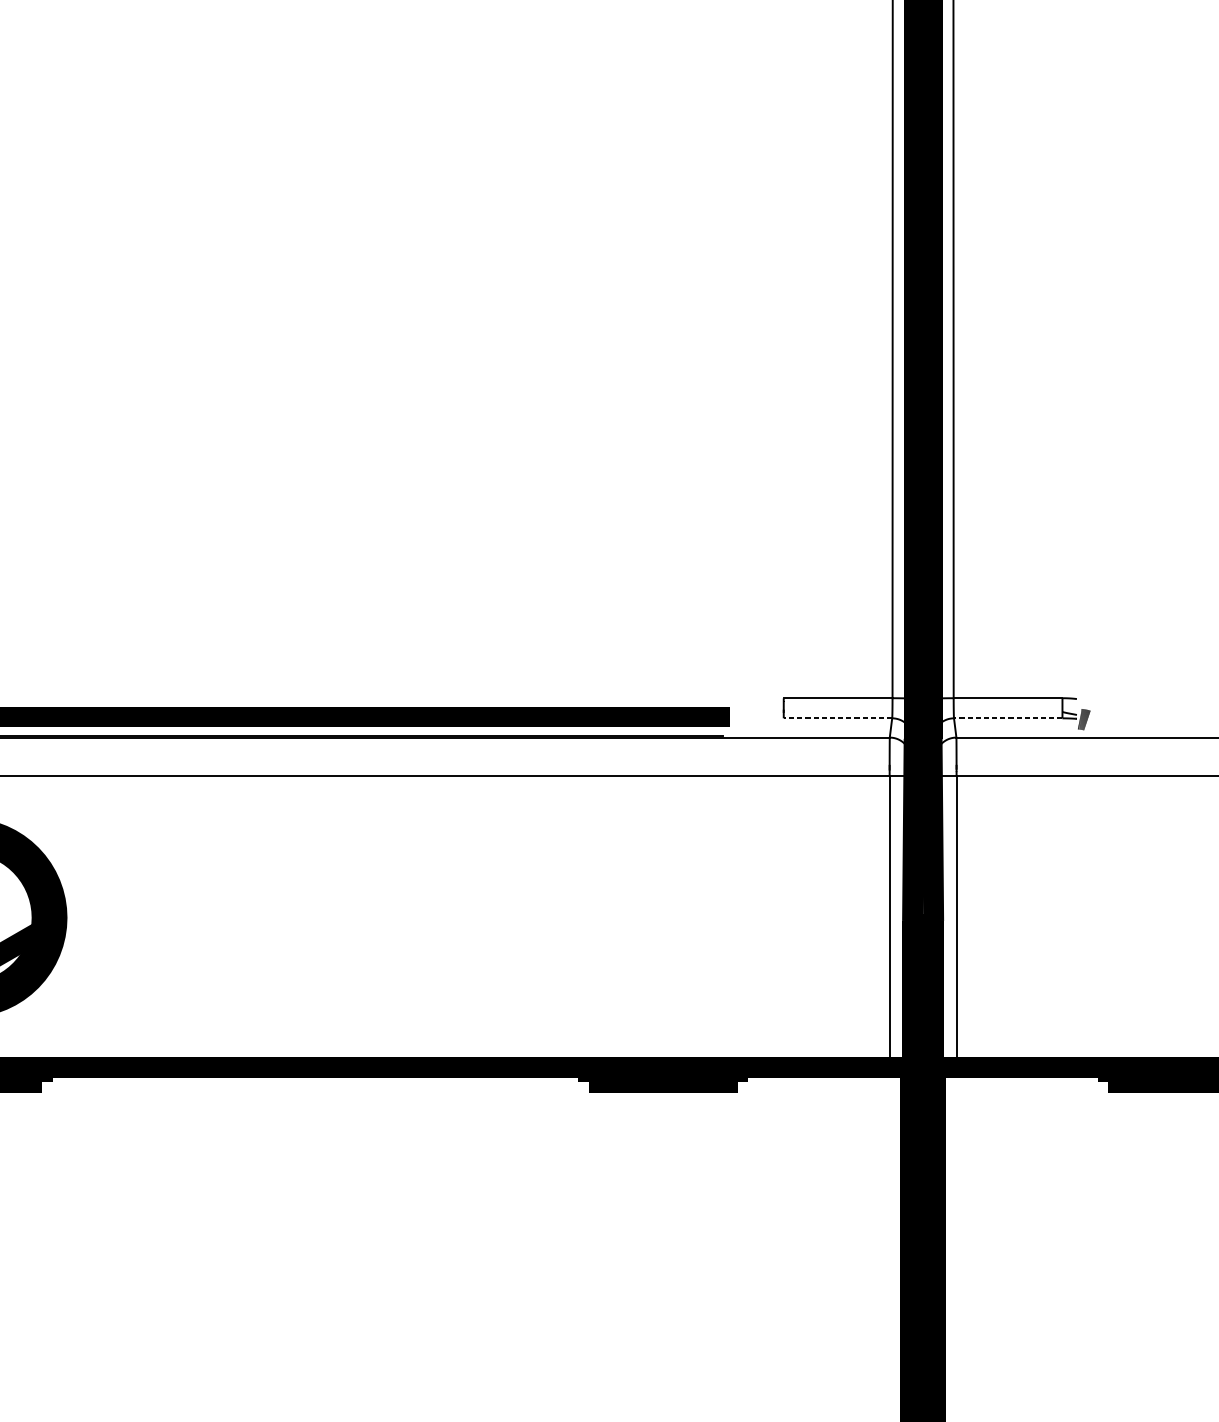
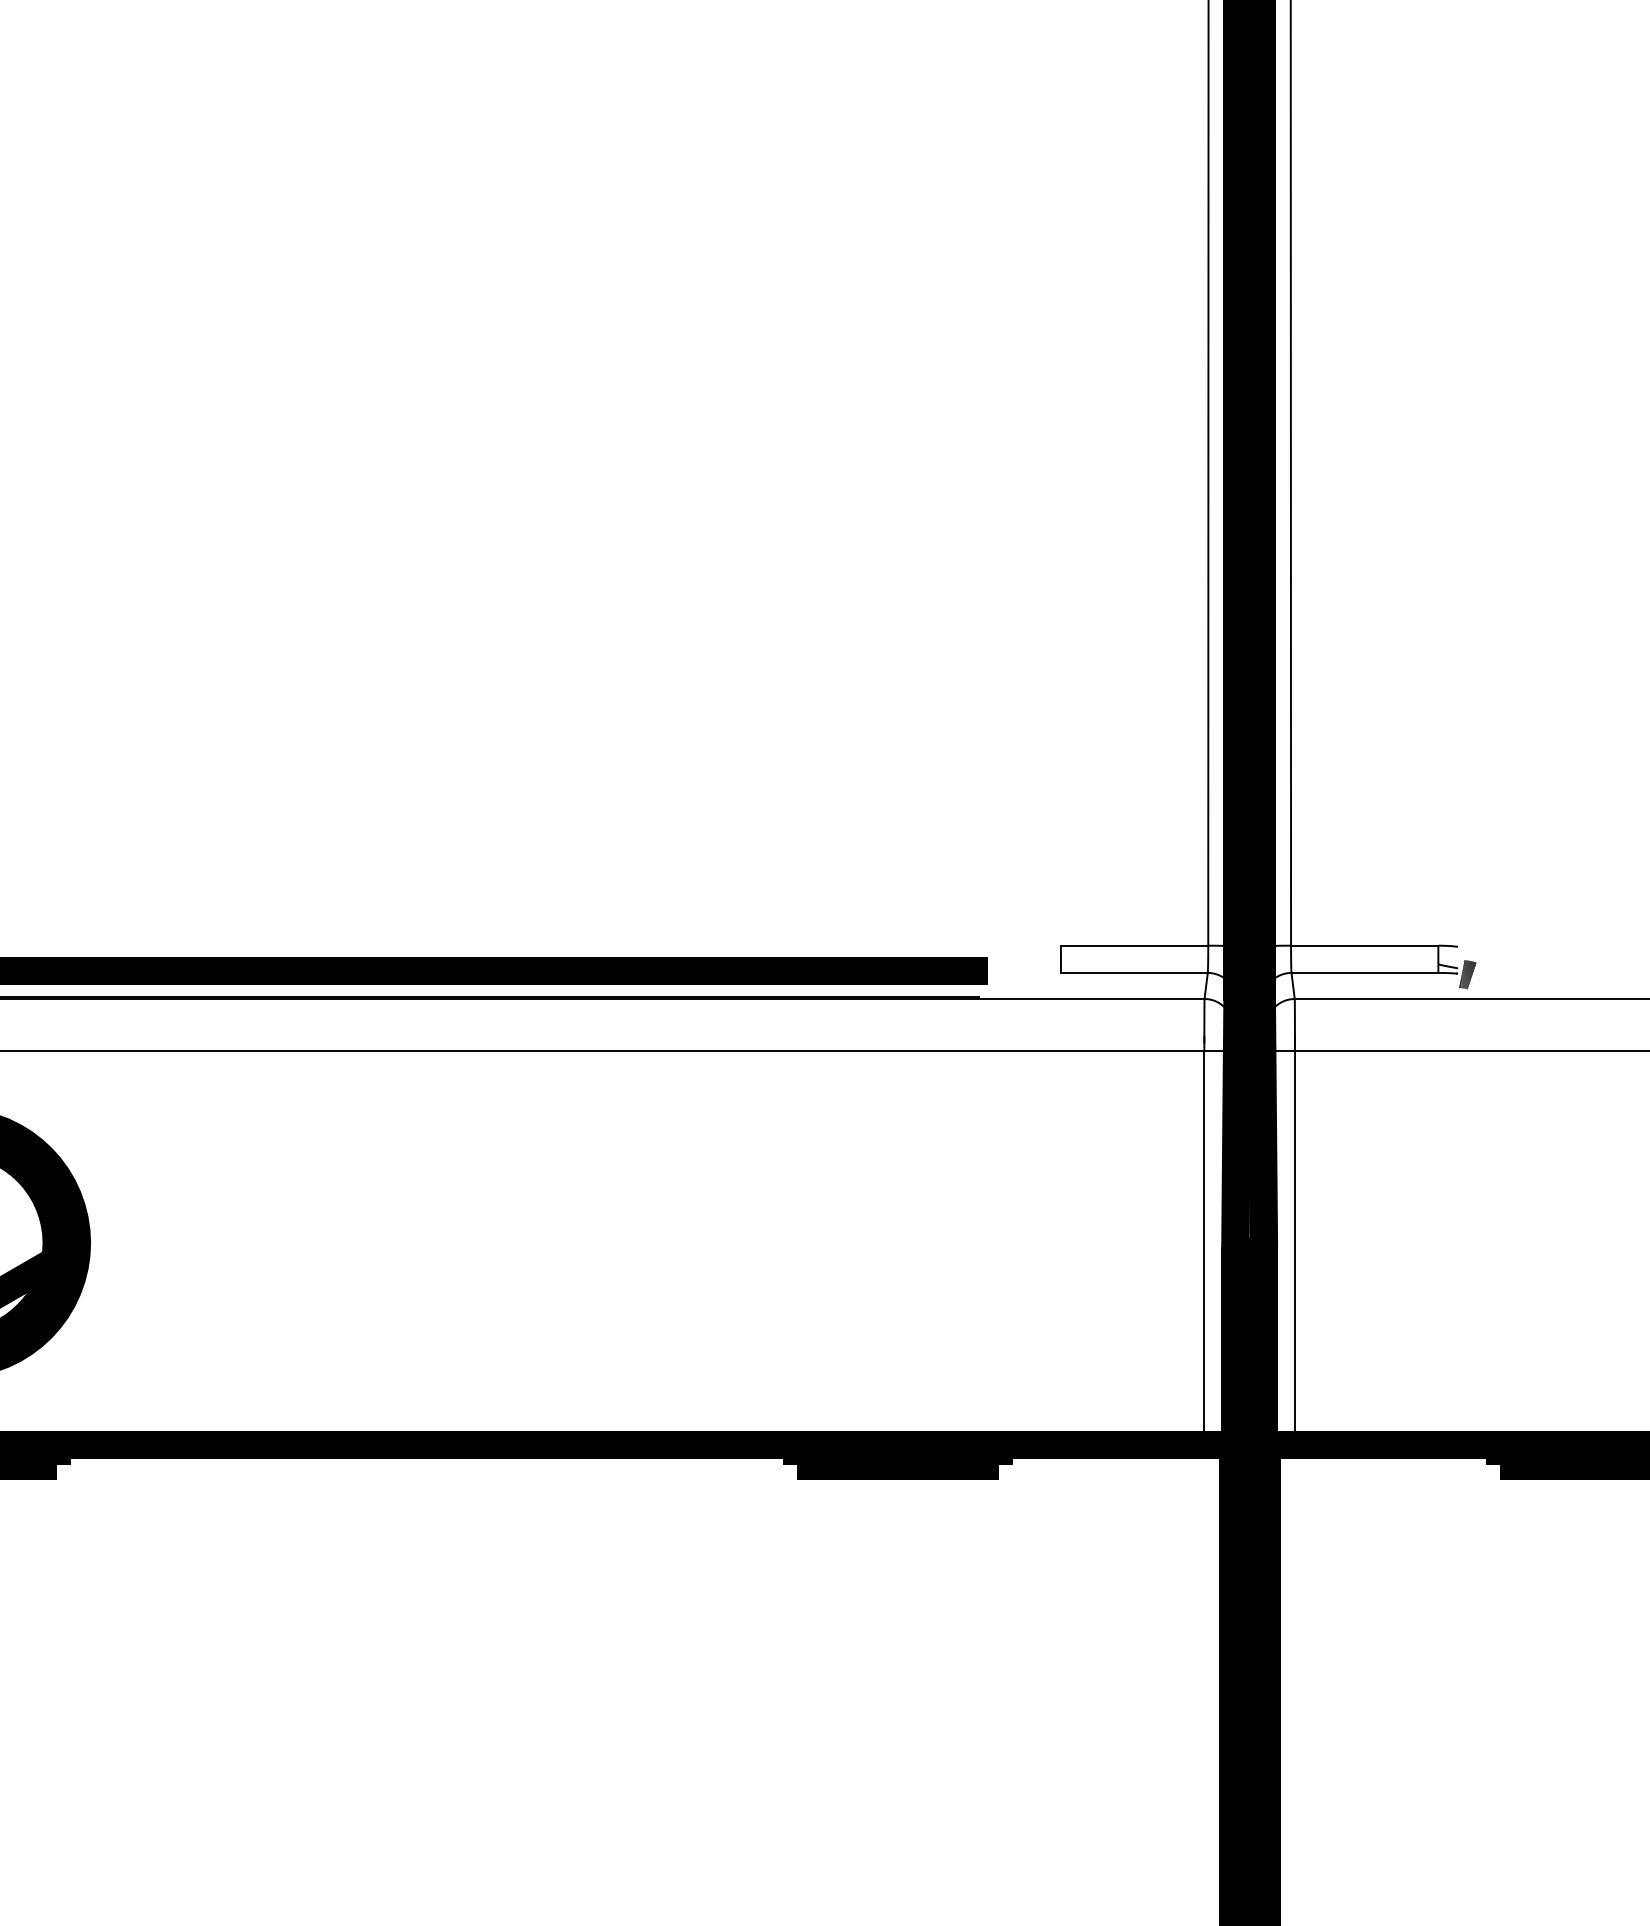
line: (837, 718) -> (1133, 972), dashed -> solid
line: (1007, 718) -> (1364, 972), dashed -> solid

